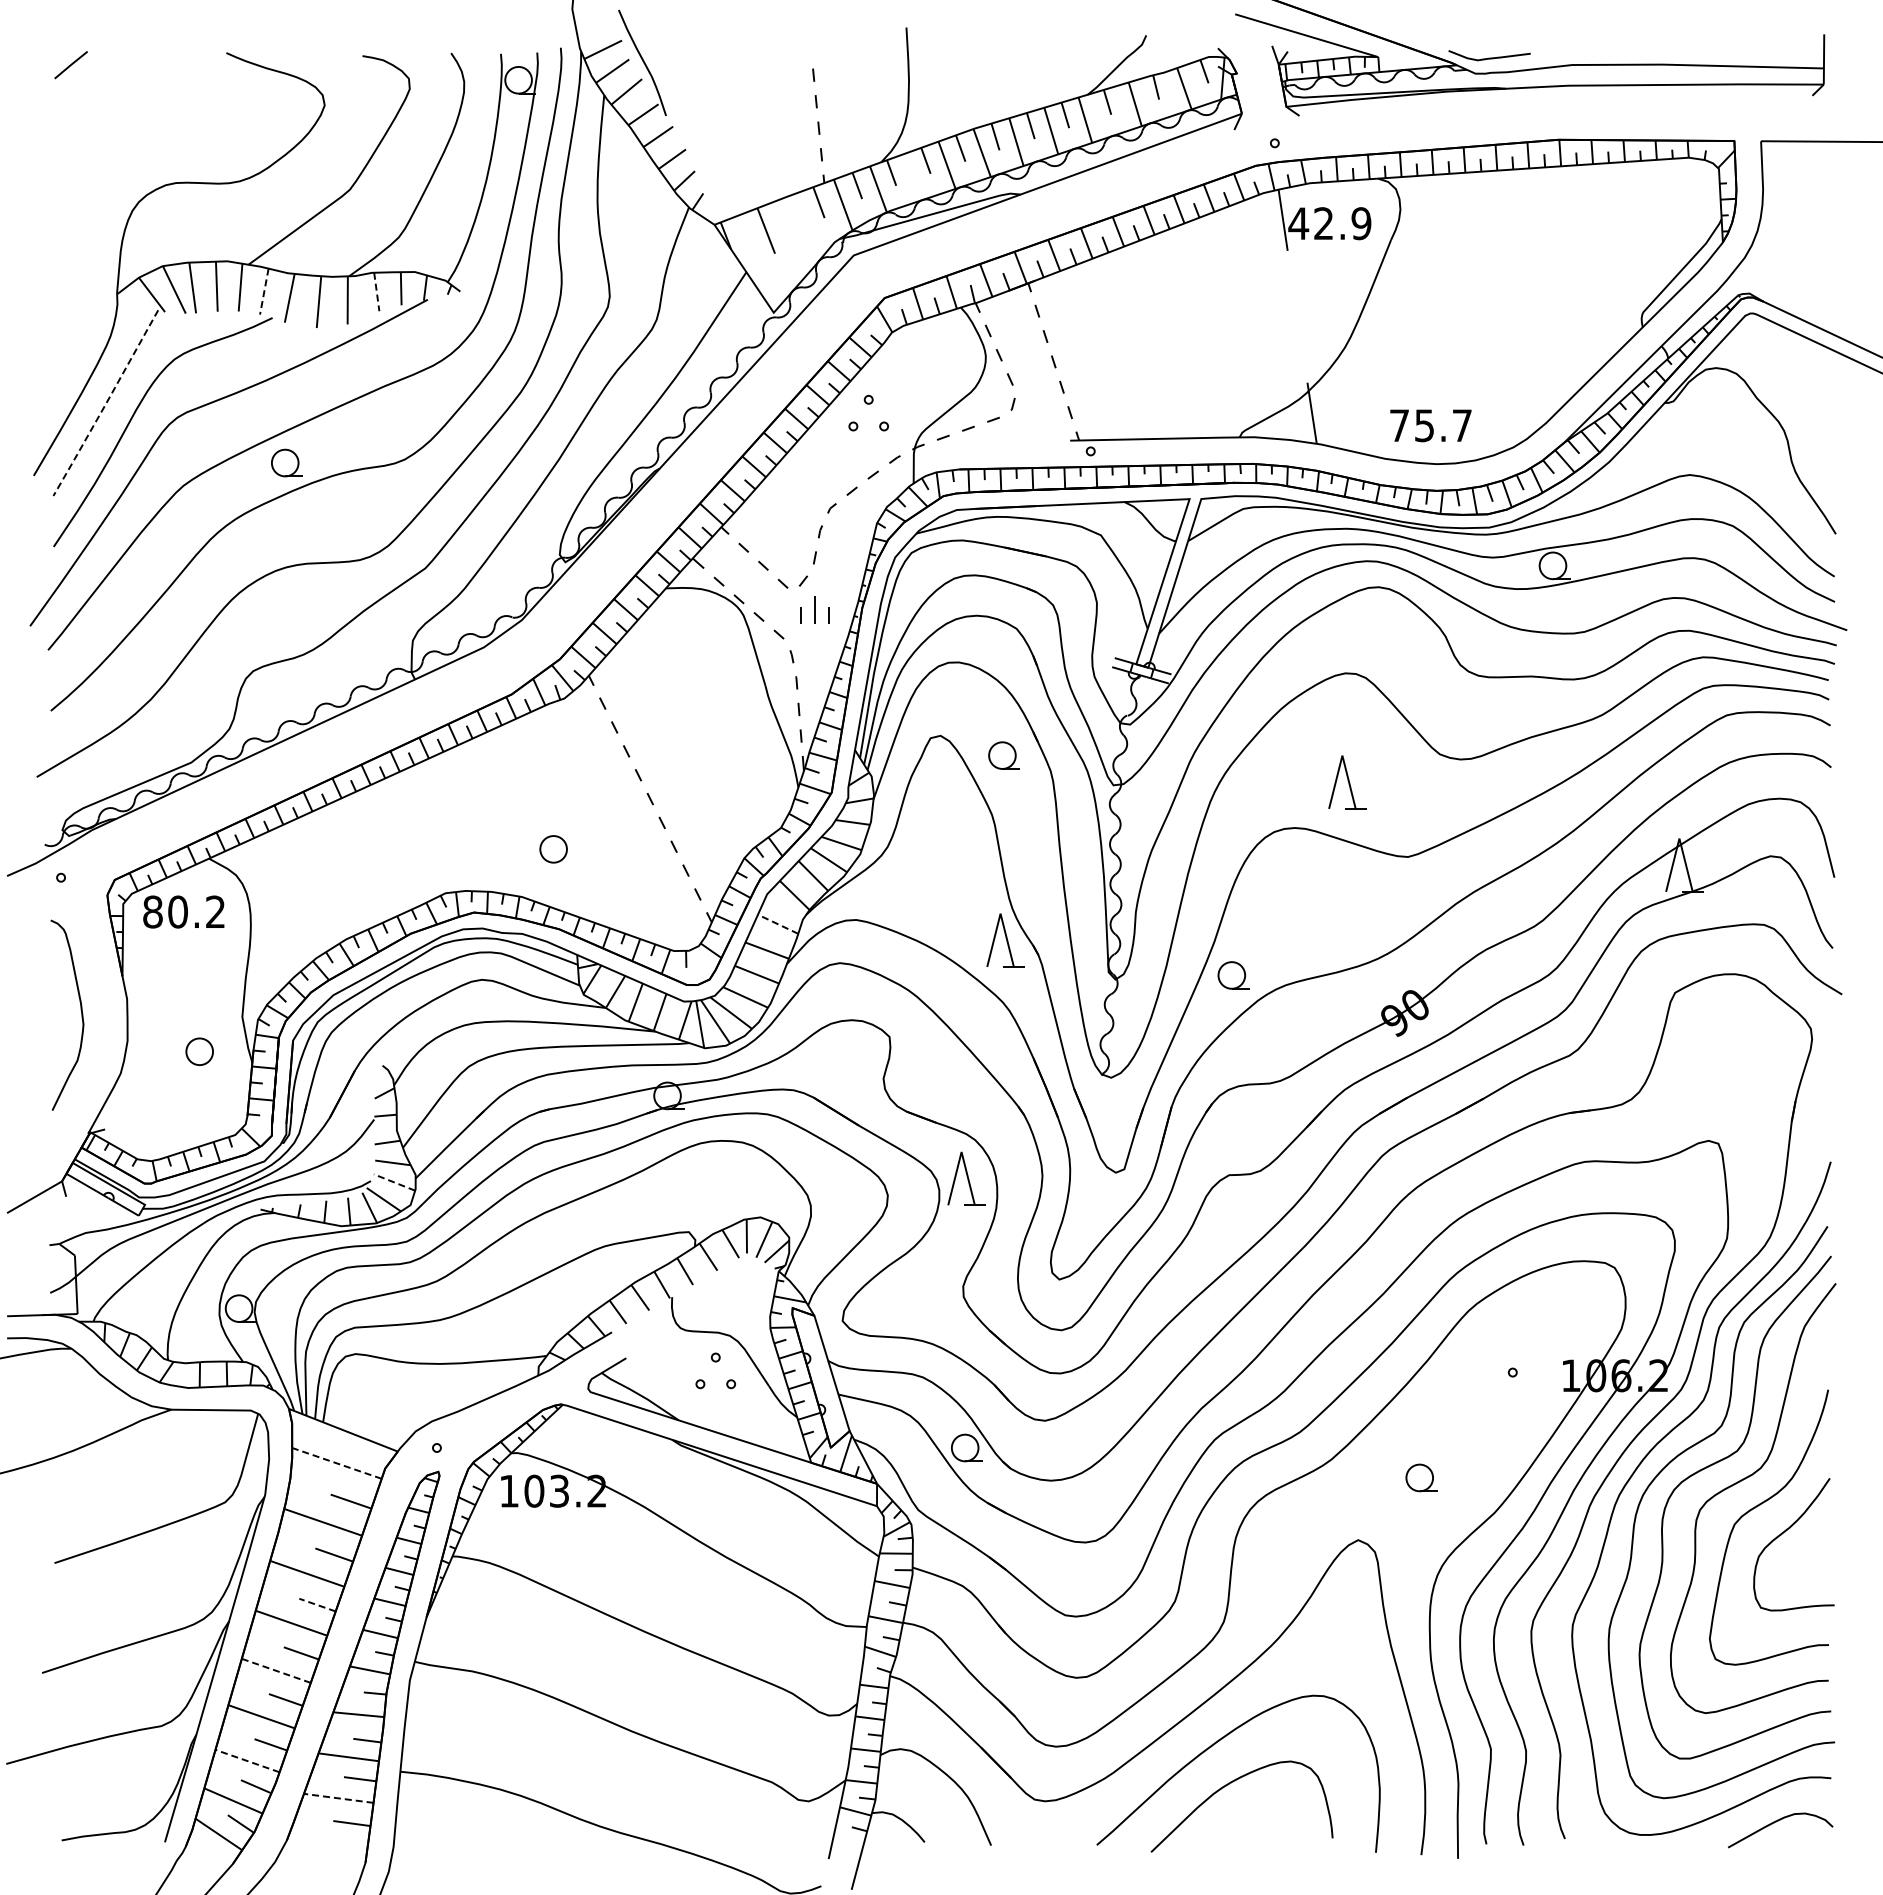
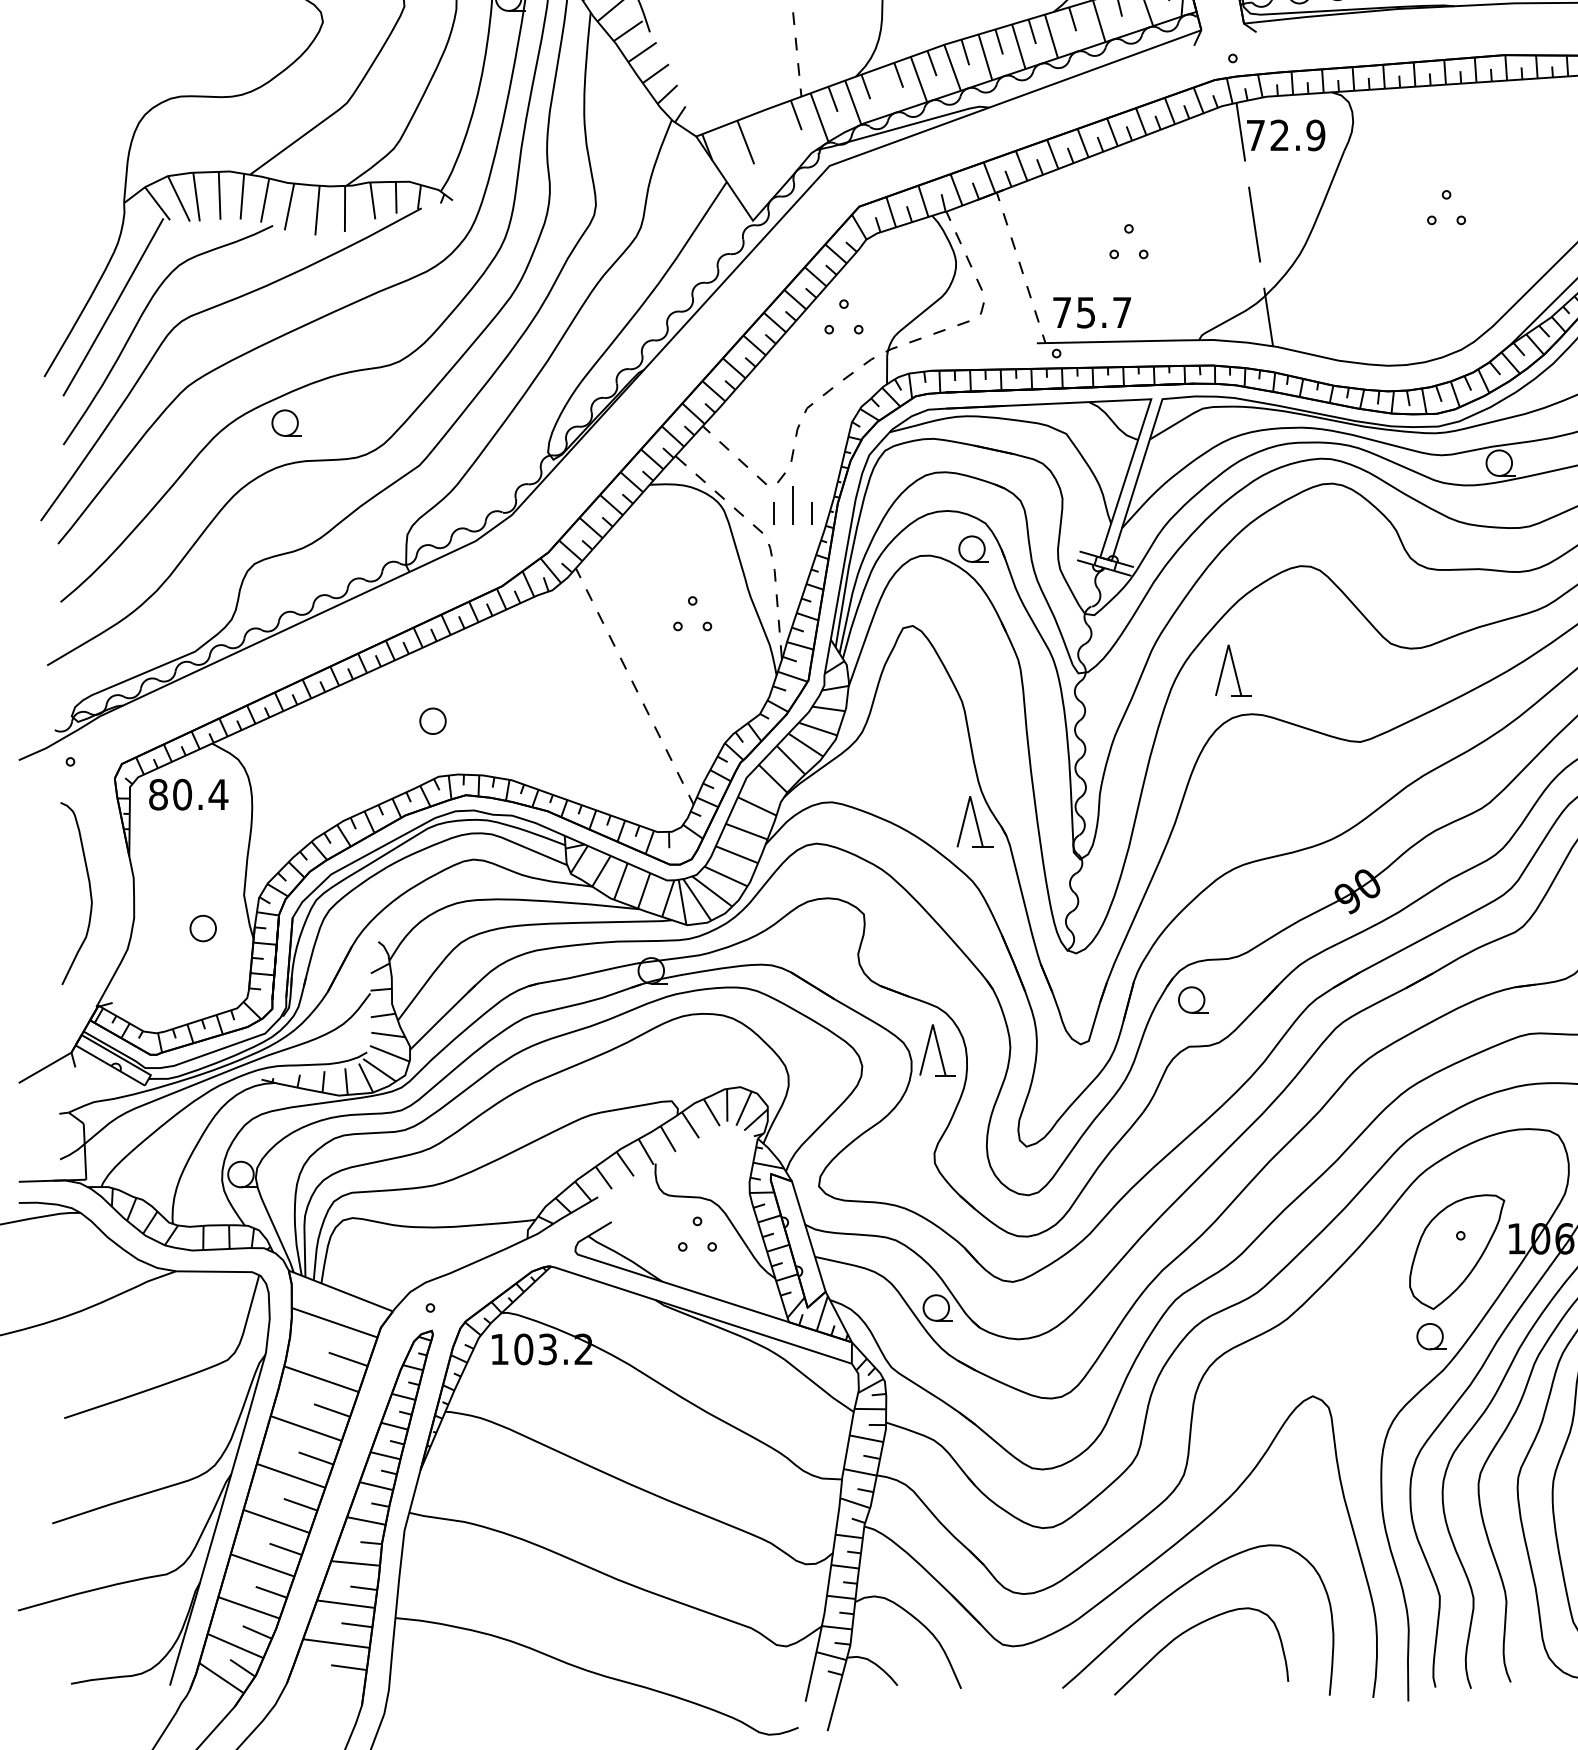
text: (1298, 223) -> (1255, 135), 42.9 -> 72.9
part: (1497, 290) -> (1446, 199), added
line: (264, 292) -> (265, 201), dashed -> solid
line: (376, 292) -> (372, 201), dashed -> solid
line: (1297, 316) -> (1254, 224), added
part: (1166, 326) -> (1129, 233), added
line: (106, 403) -> (113, 307), dashed -> solid
text: (1430, 425) -> (1091, 312), moved
part: (286, 462) -> (286, 422), moved
part: (814, 609) -> (792, 504), size x1.43
part: (710, 714) -> (692, 605), added
part: (1003, 755) -> (973, 549), moved
part: (1347, 782) -> (1233, 670), moved
part: (553, 849) -> (432, 721), moved
text: (215, 911) -> (218, 794), 80.2 -> 80.4
line: (777, 924) -> (756, 806), dashed -> solid
part: (1233, 975) -> (1193, 1000), moved
line: (394, 1182) -> (389, 1053), dashed -> solid
part: (1509, 1389) -> (1457, 1251), added
line: (336, 1463) -> (334, 1322), dashed -> solid
part: (1421, 1477) -> (1431, 1336), moved
line: (317, 1604) -> (316, 1457), dashed -> solid
line: (276, 1670) -> (276, 1521), dashed -> solid
line: (247, 1761) -> (249, 1608), dashed -> solid
line: (338, 1798) -> (336, 1643), dashed -> solid

